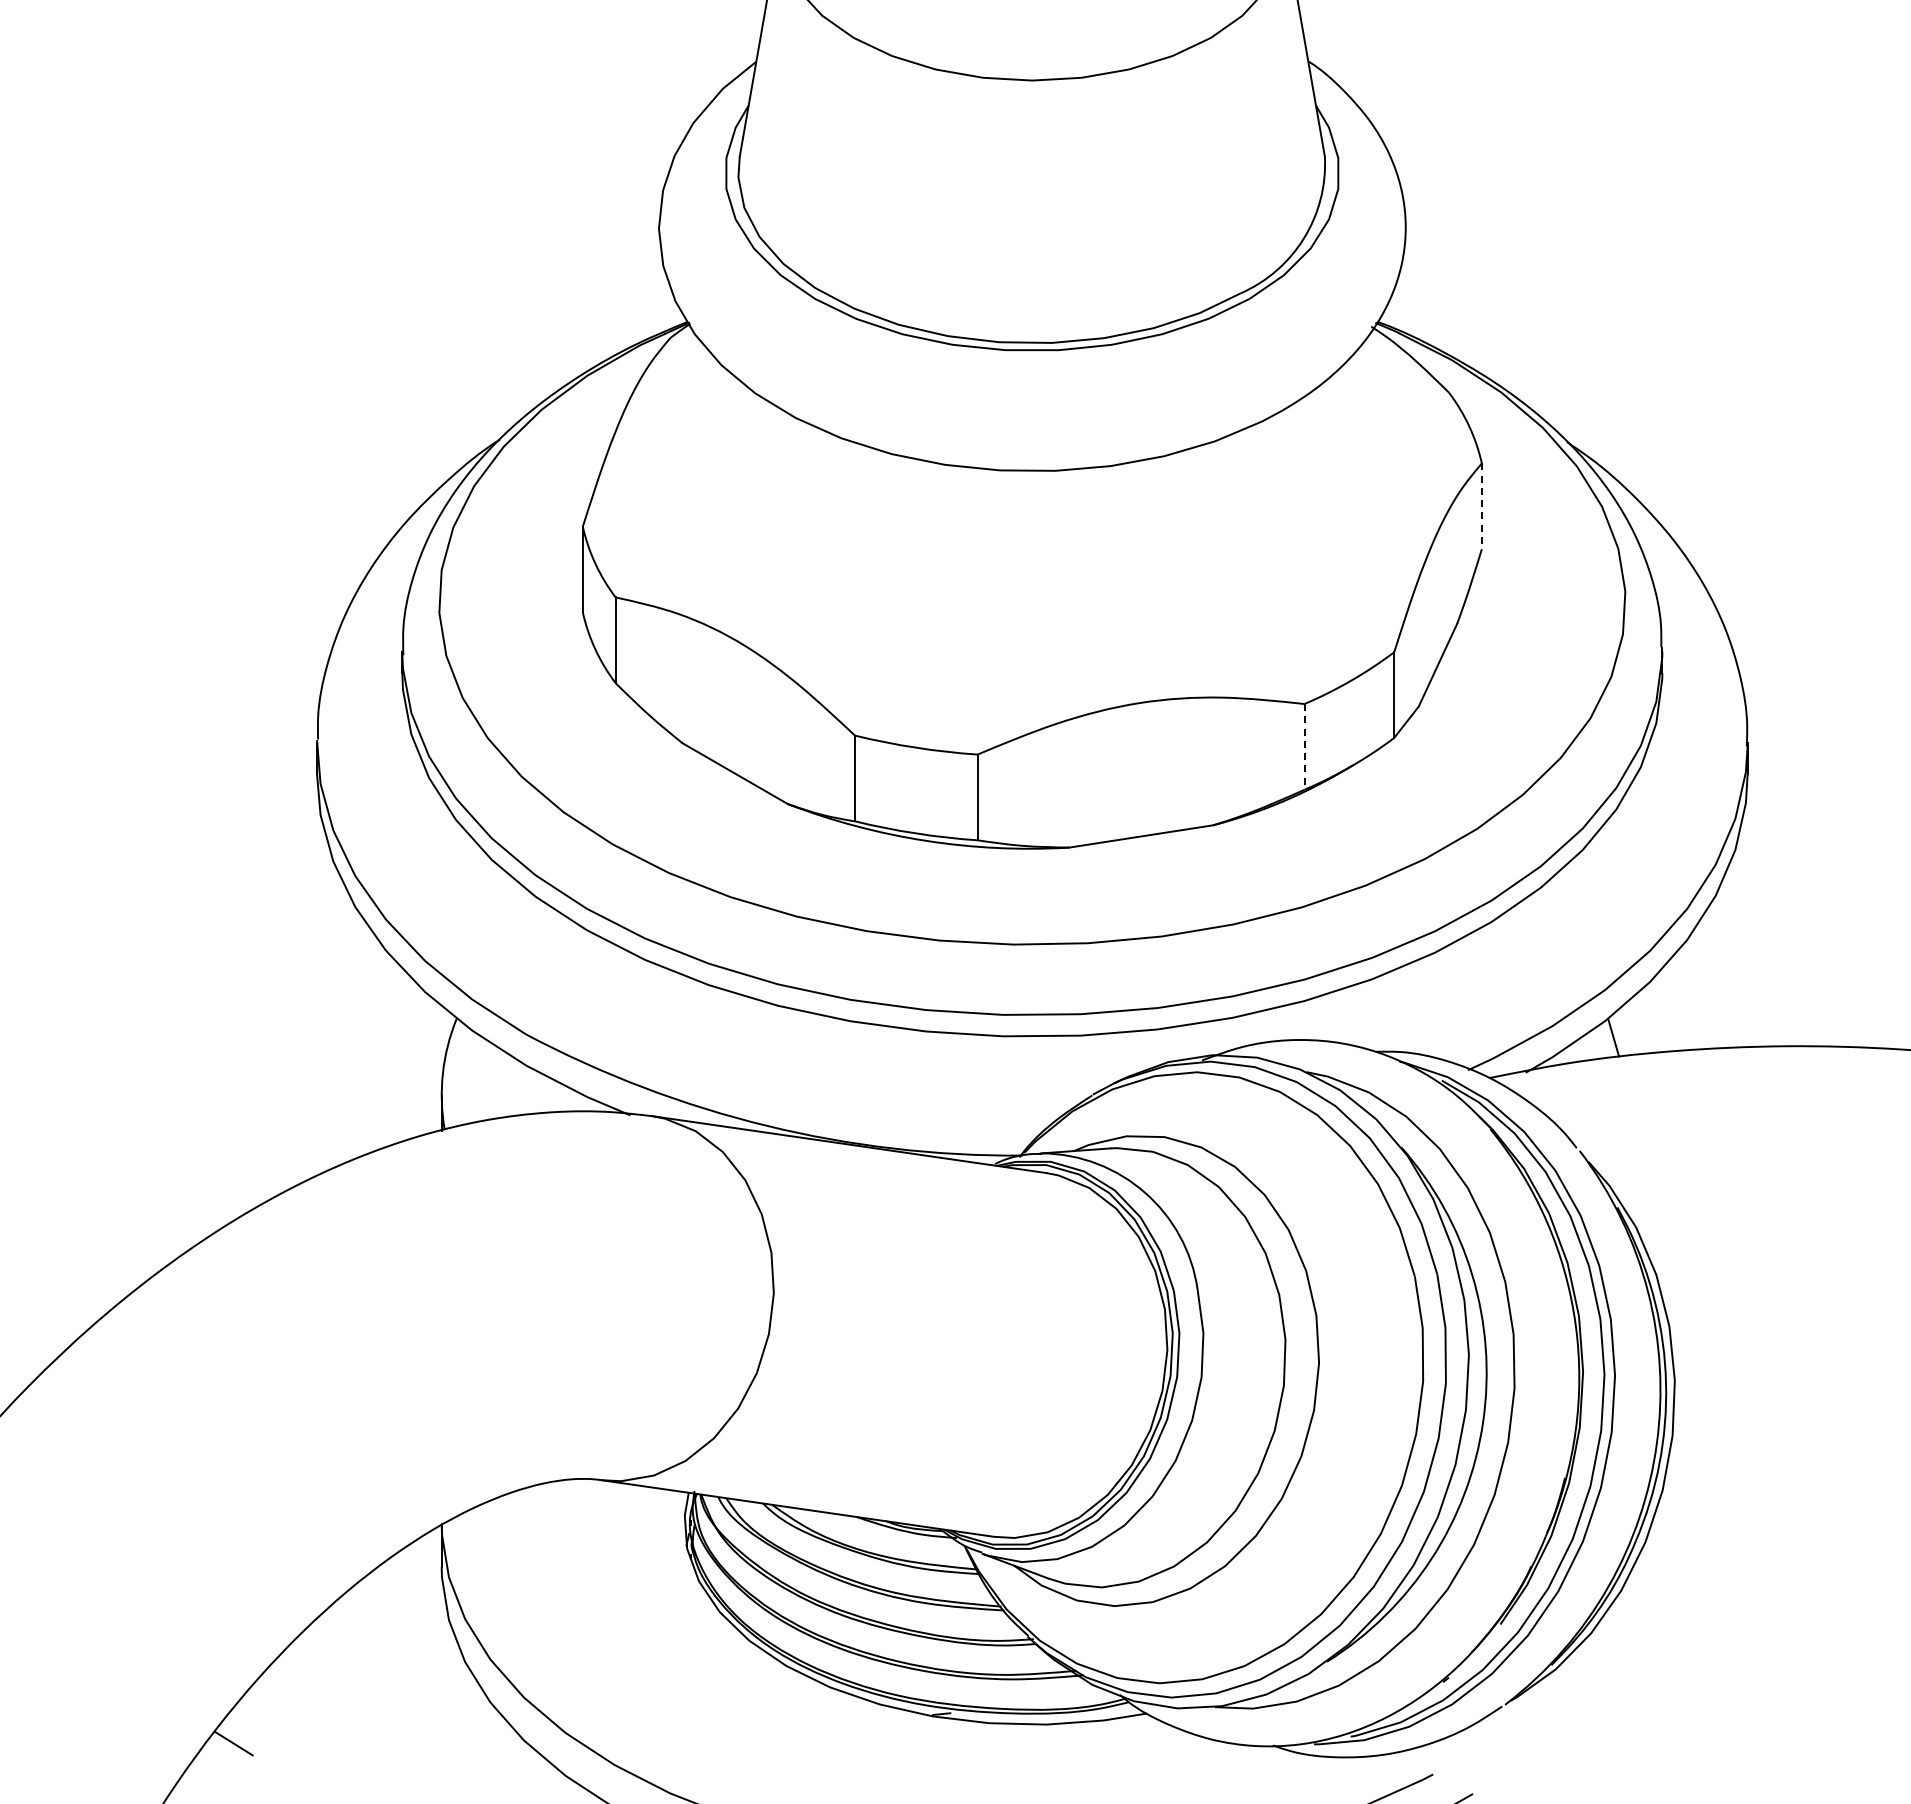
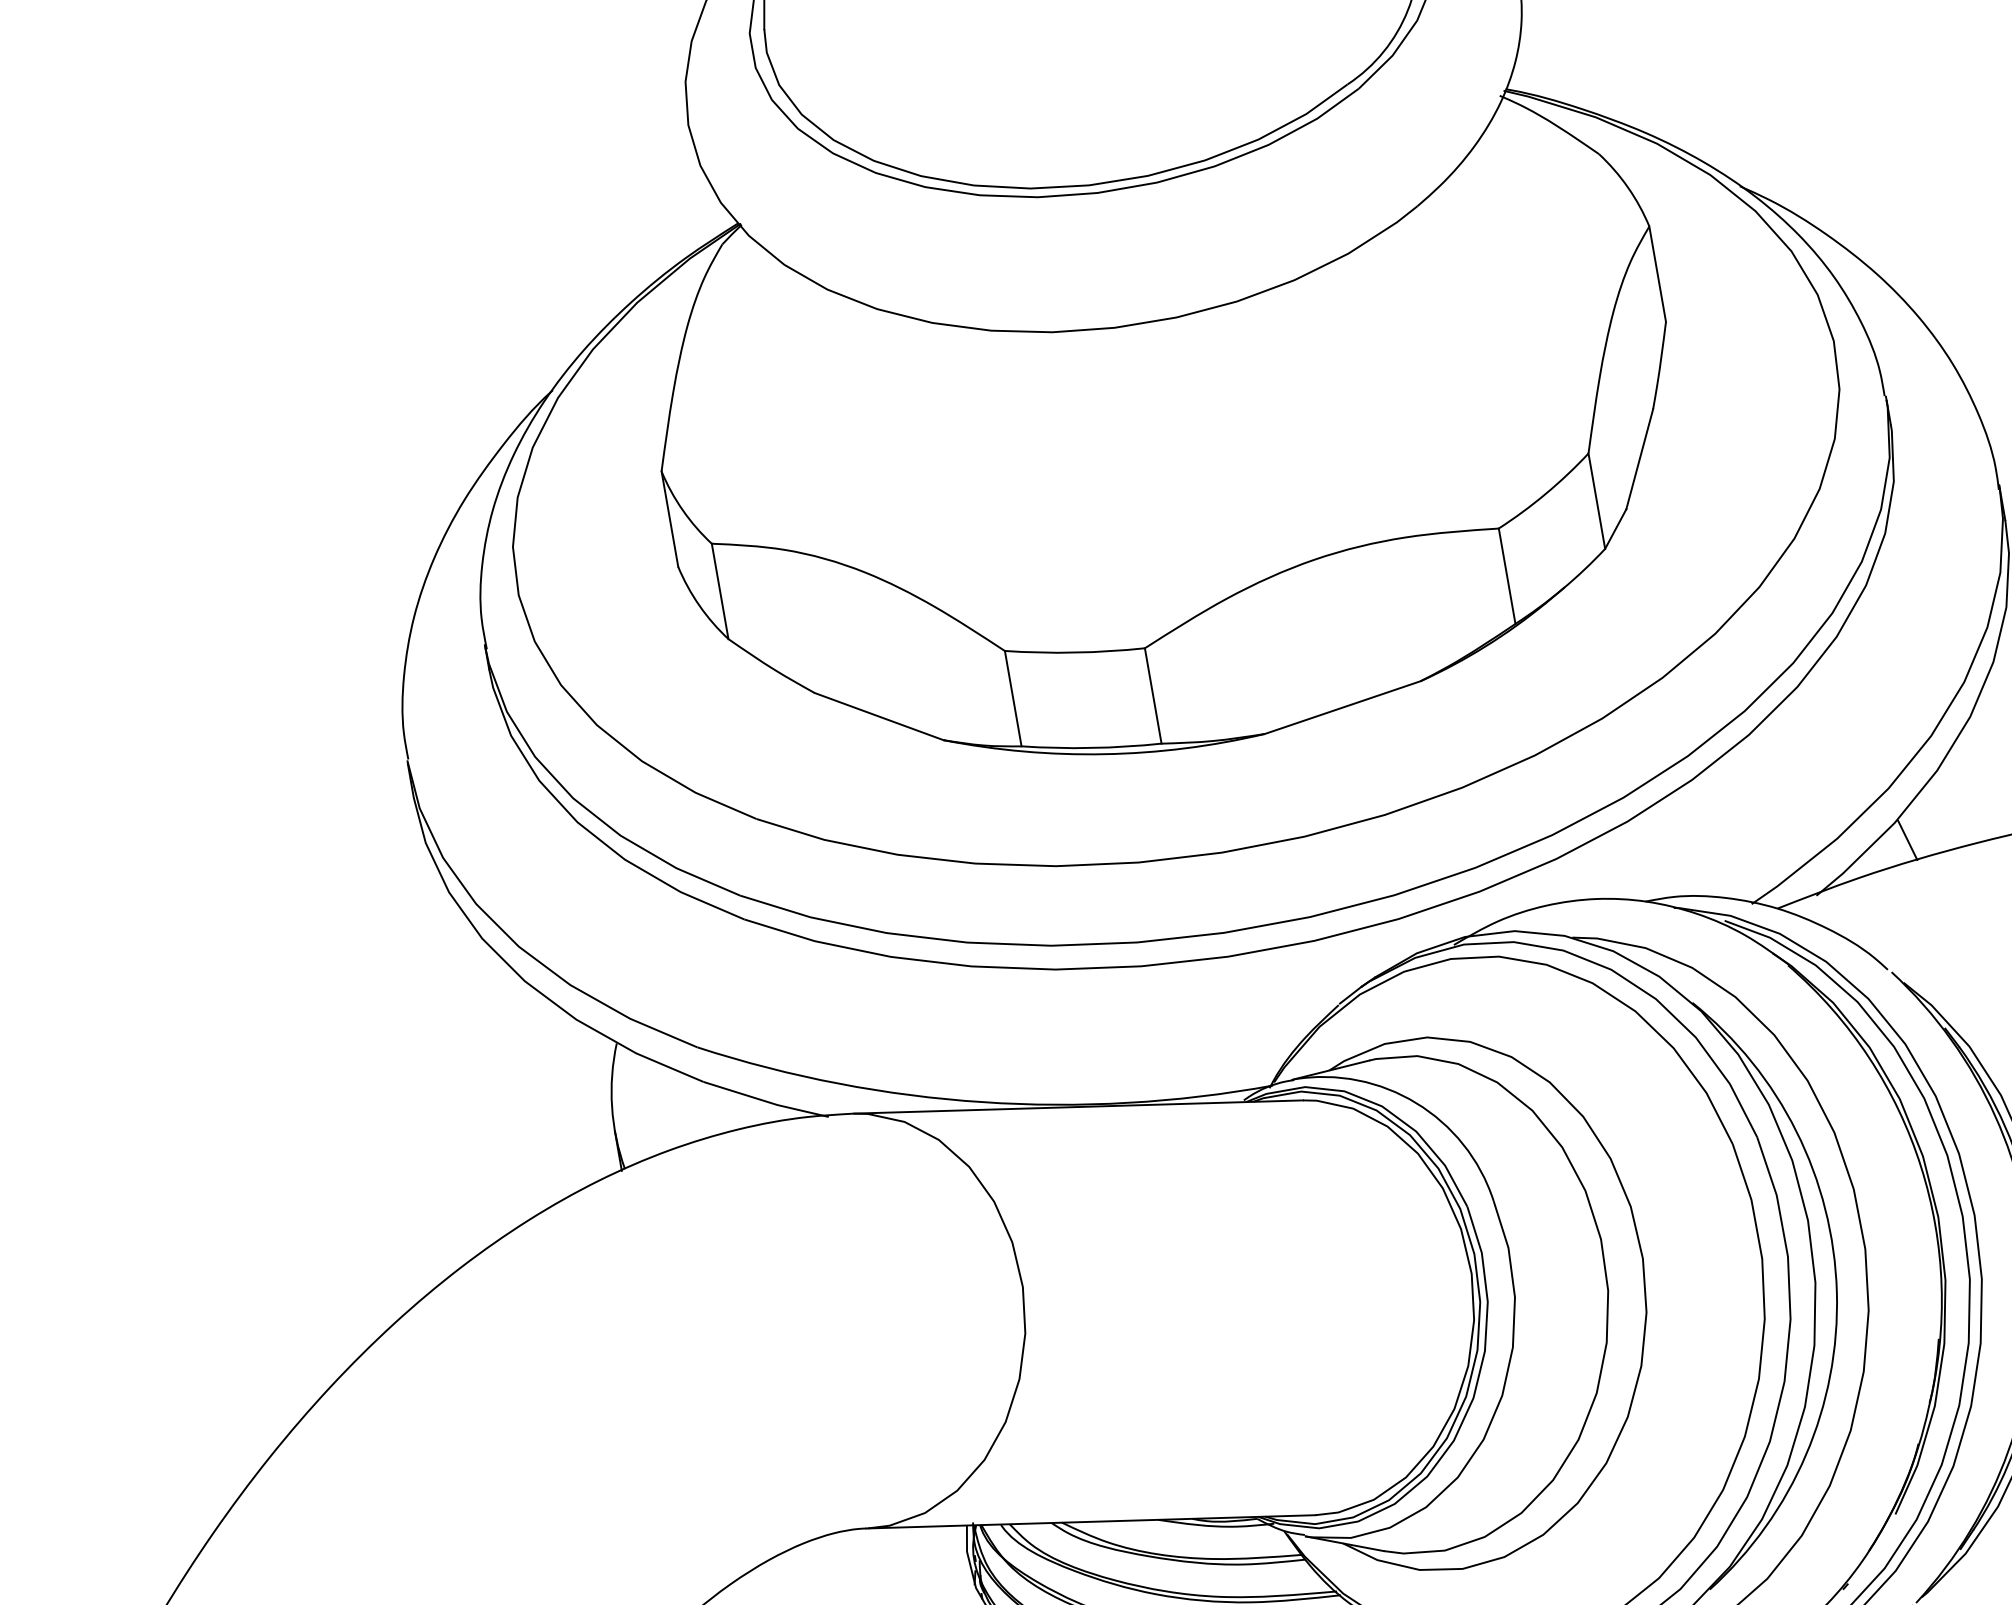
line: (1481, 506) -> (1657, 274), dashed -> solid
line: (1304, 746) -> (1507, 575), dashed -> solid

